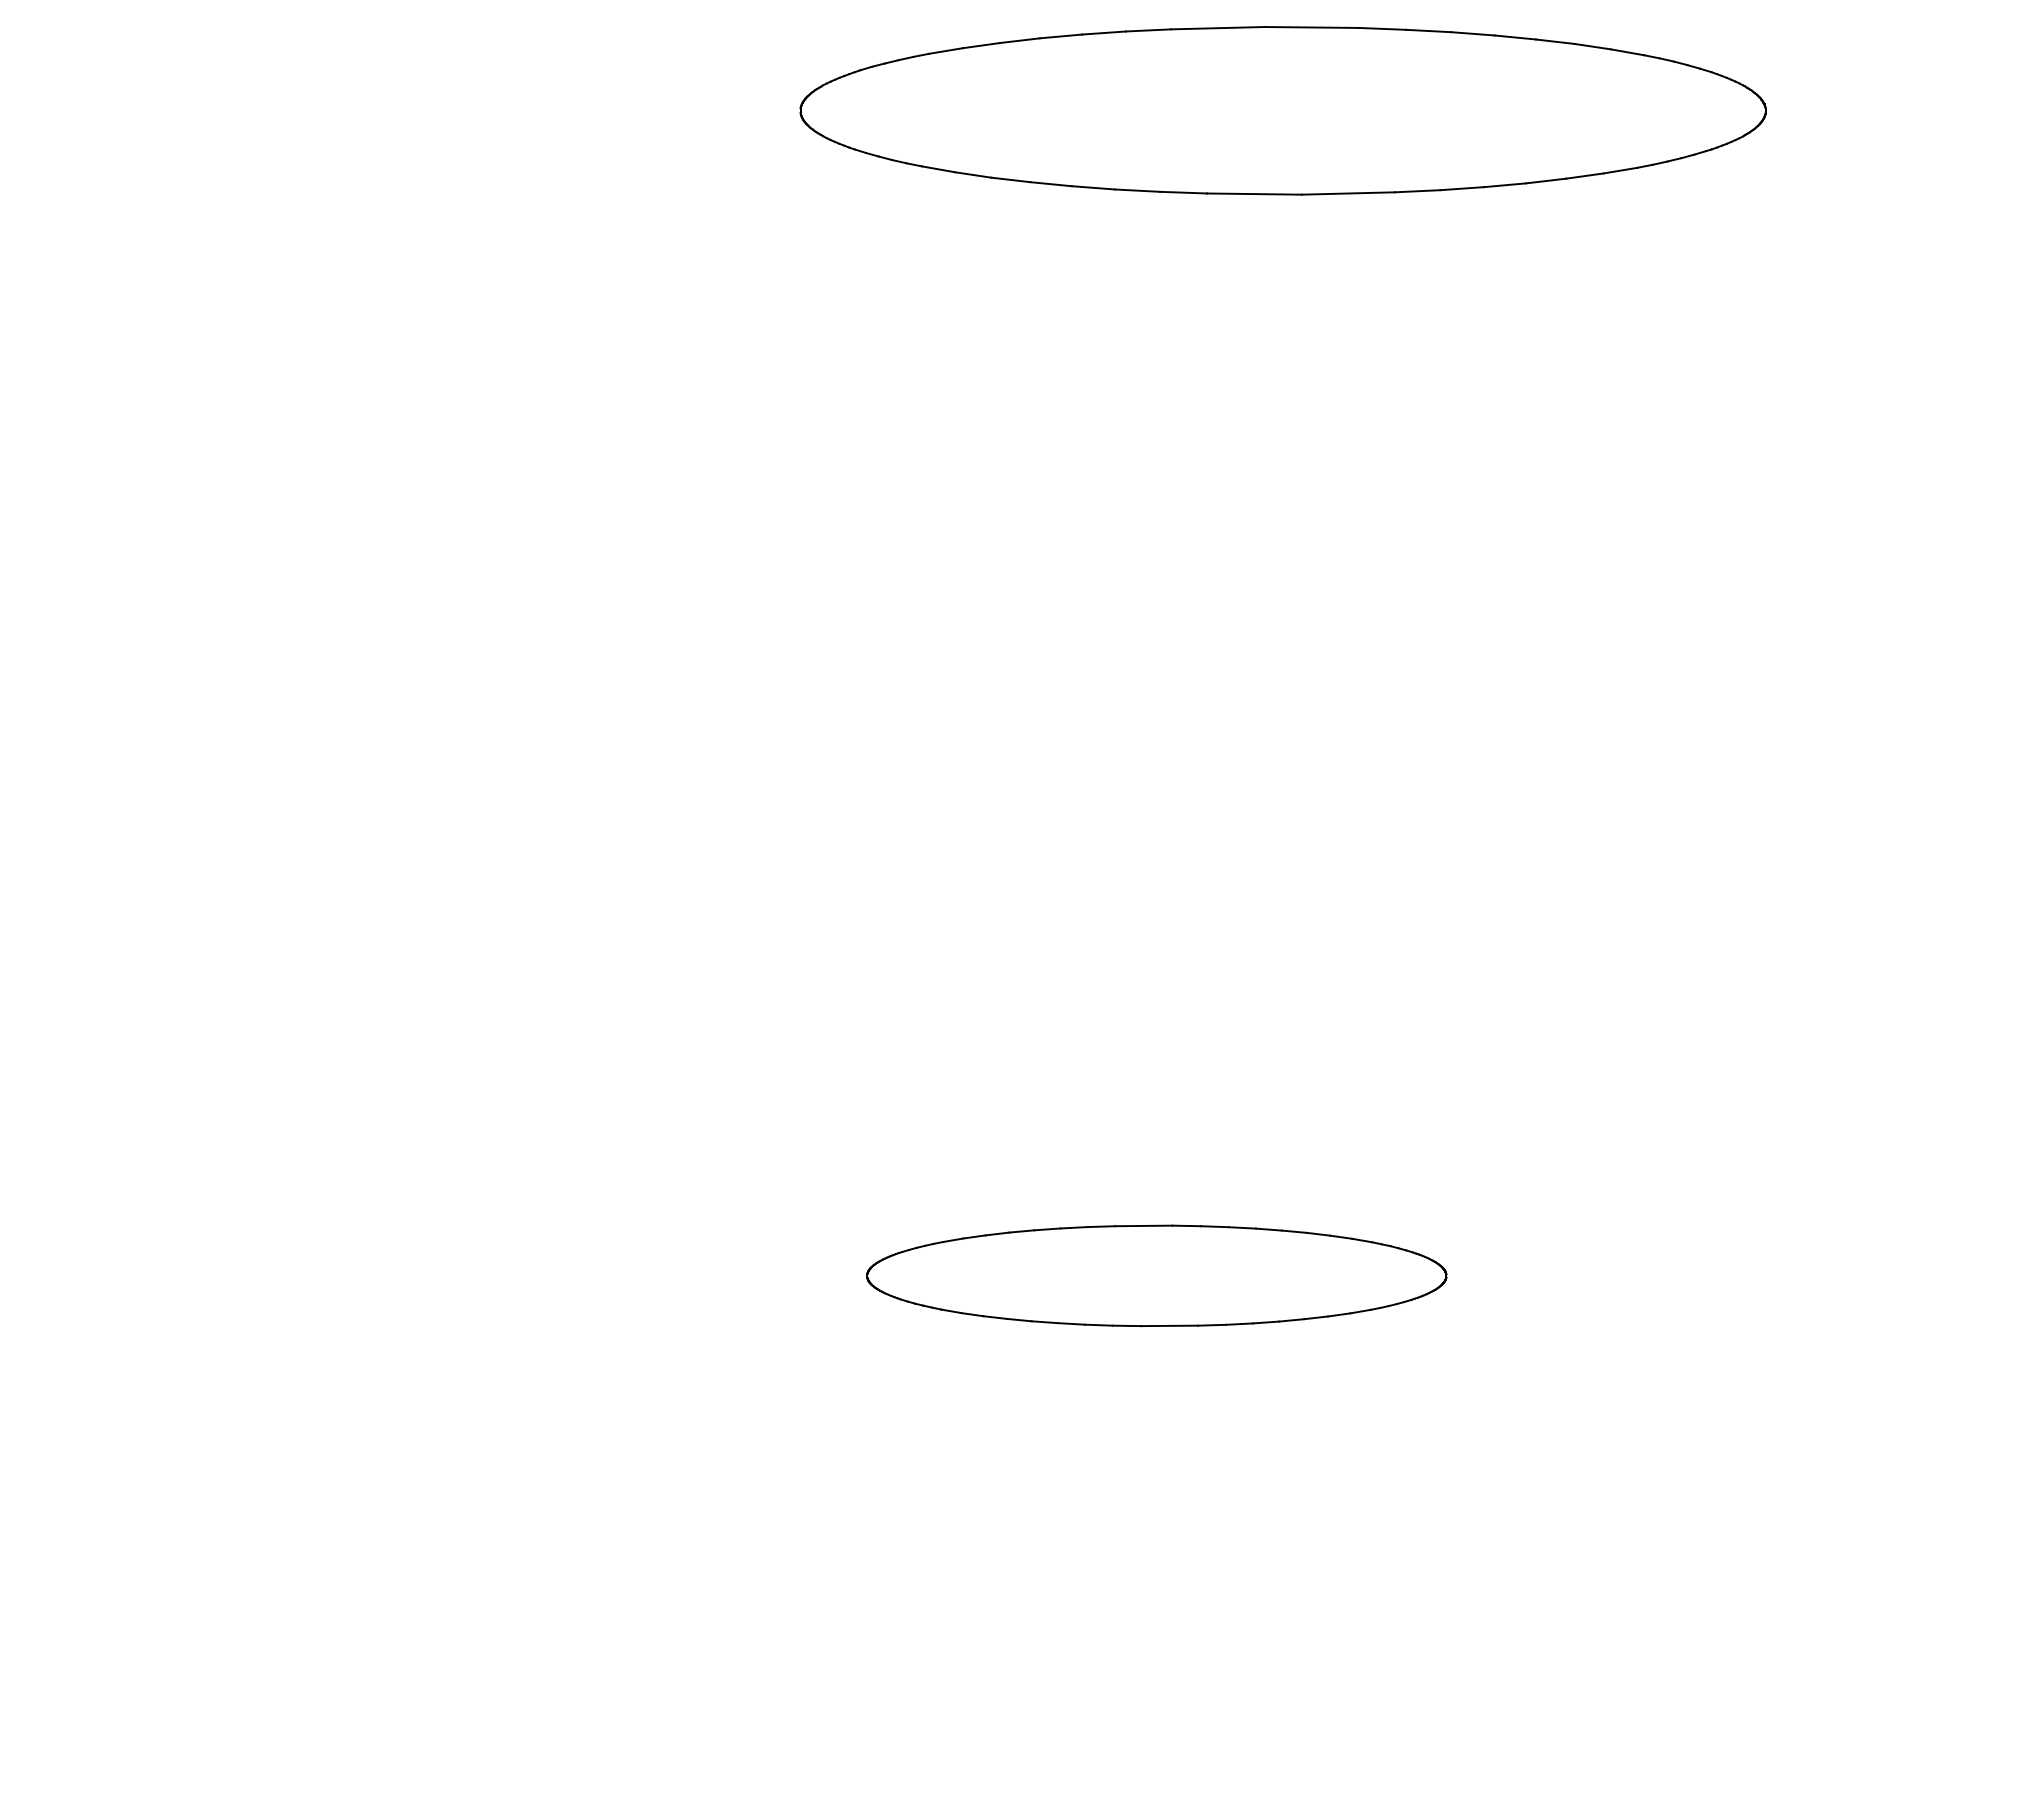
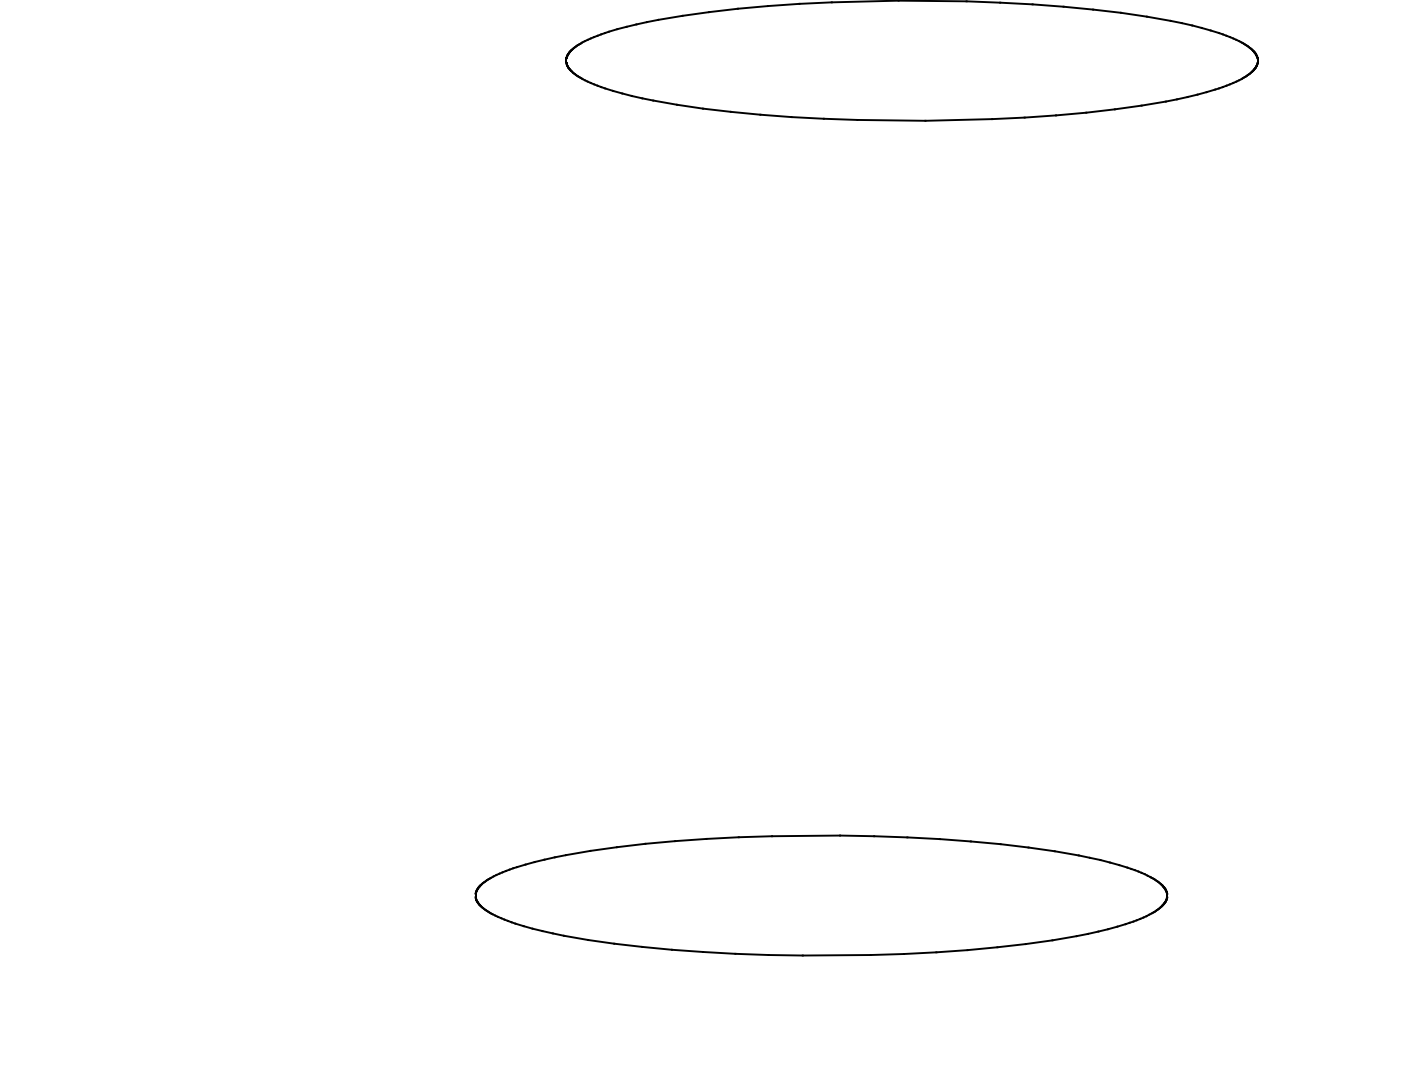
part: (1156, 1275) -> (821, 895), size x1.67

